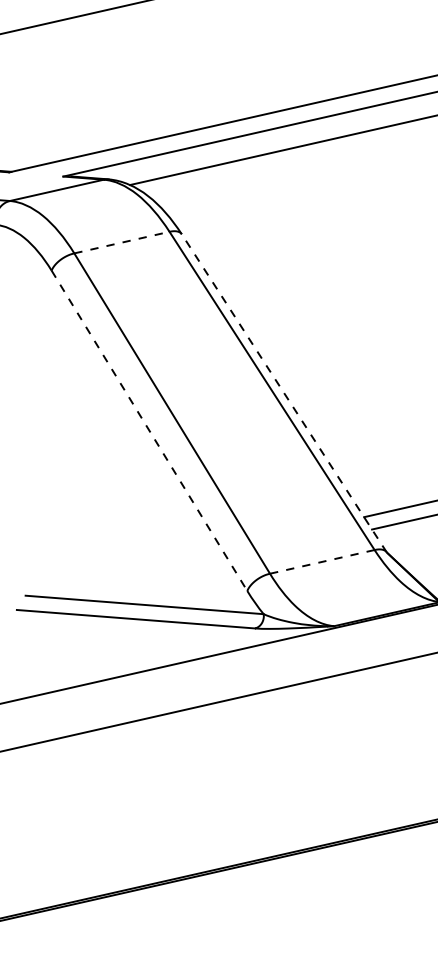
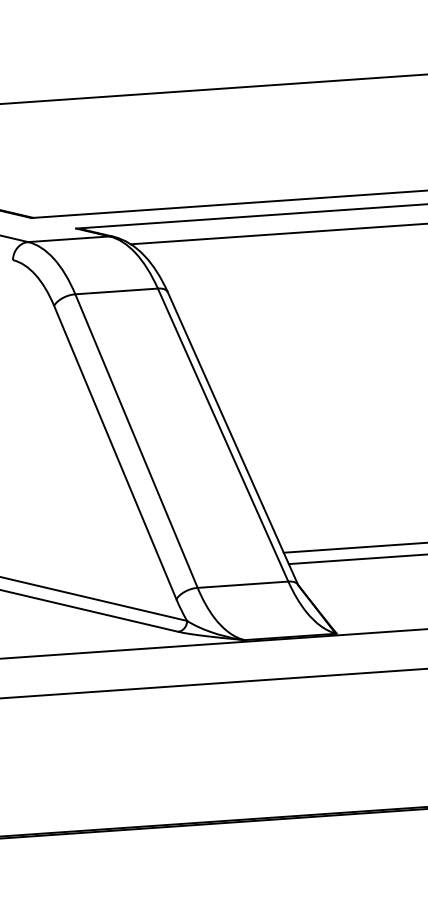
line: (122, 242) -> (117, 291), dashed -> solid
line: (283, 393) -> (232, 438), dashed -> solid
line: (149, 431) -> (115, 453), dashed -> solid
line: (321, 561) -> (242, 584), dashed -> solid

